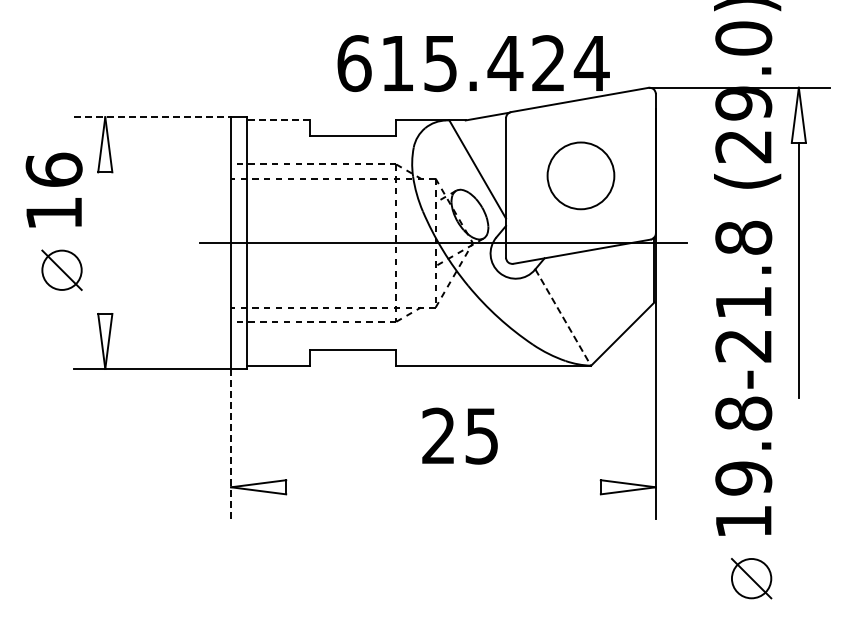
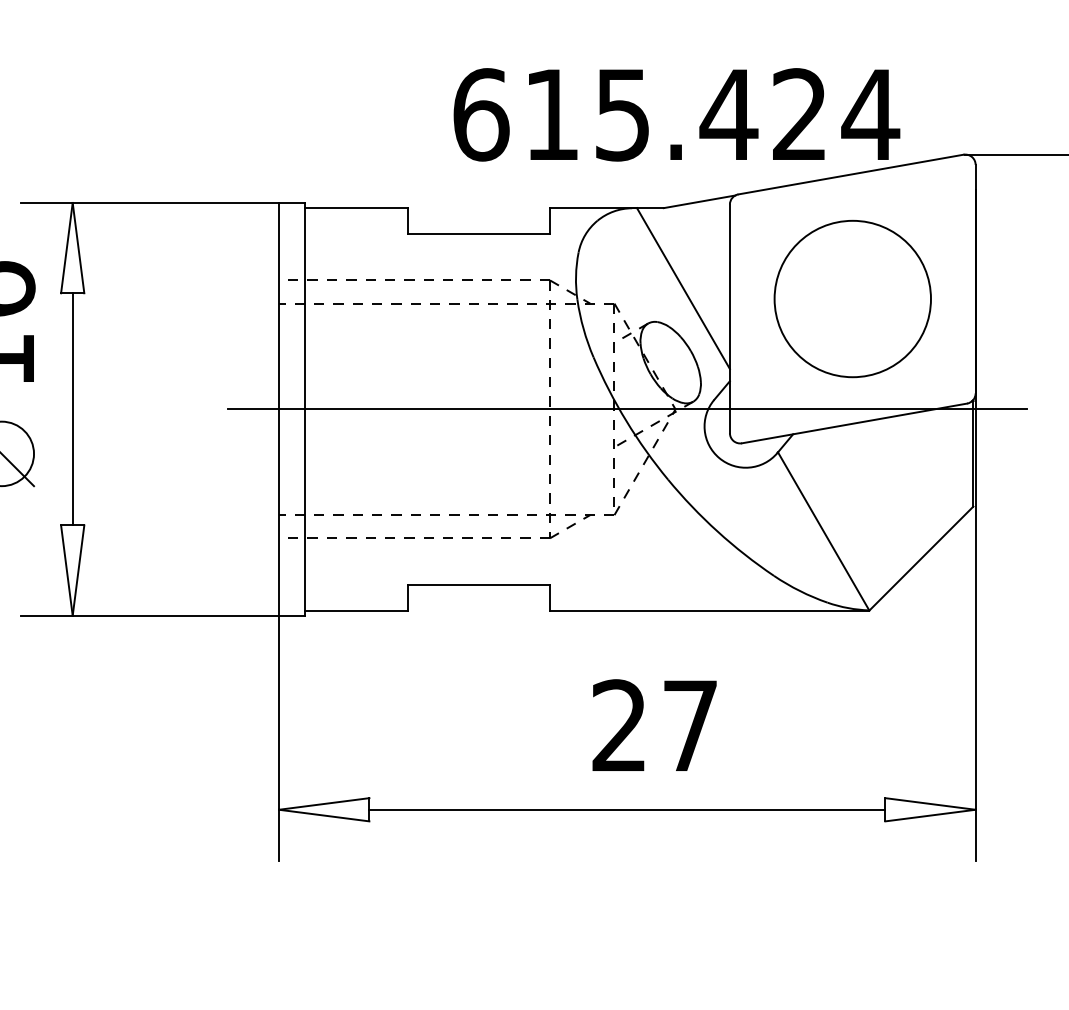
line: (152, 117) -> (150, 203), dashed -> solid
line: (277, 120) -> (355, 208), dashed -> solid
circle: (580, 175) -> (852, 298), size x1.43
line: (105, 242) -> (73, 408), added
line: (563, 317) -> (824, 531), dashed -> solid
text: (481, 436) -> (689, 726), 25 -> 27
line: (231, 443) -> (279, 737), dashed -> solid
line: (443, 487) -> (627, 810), added

